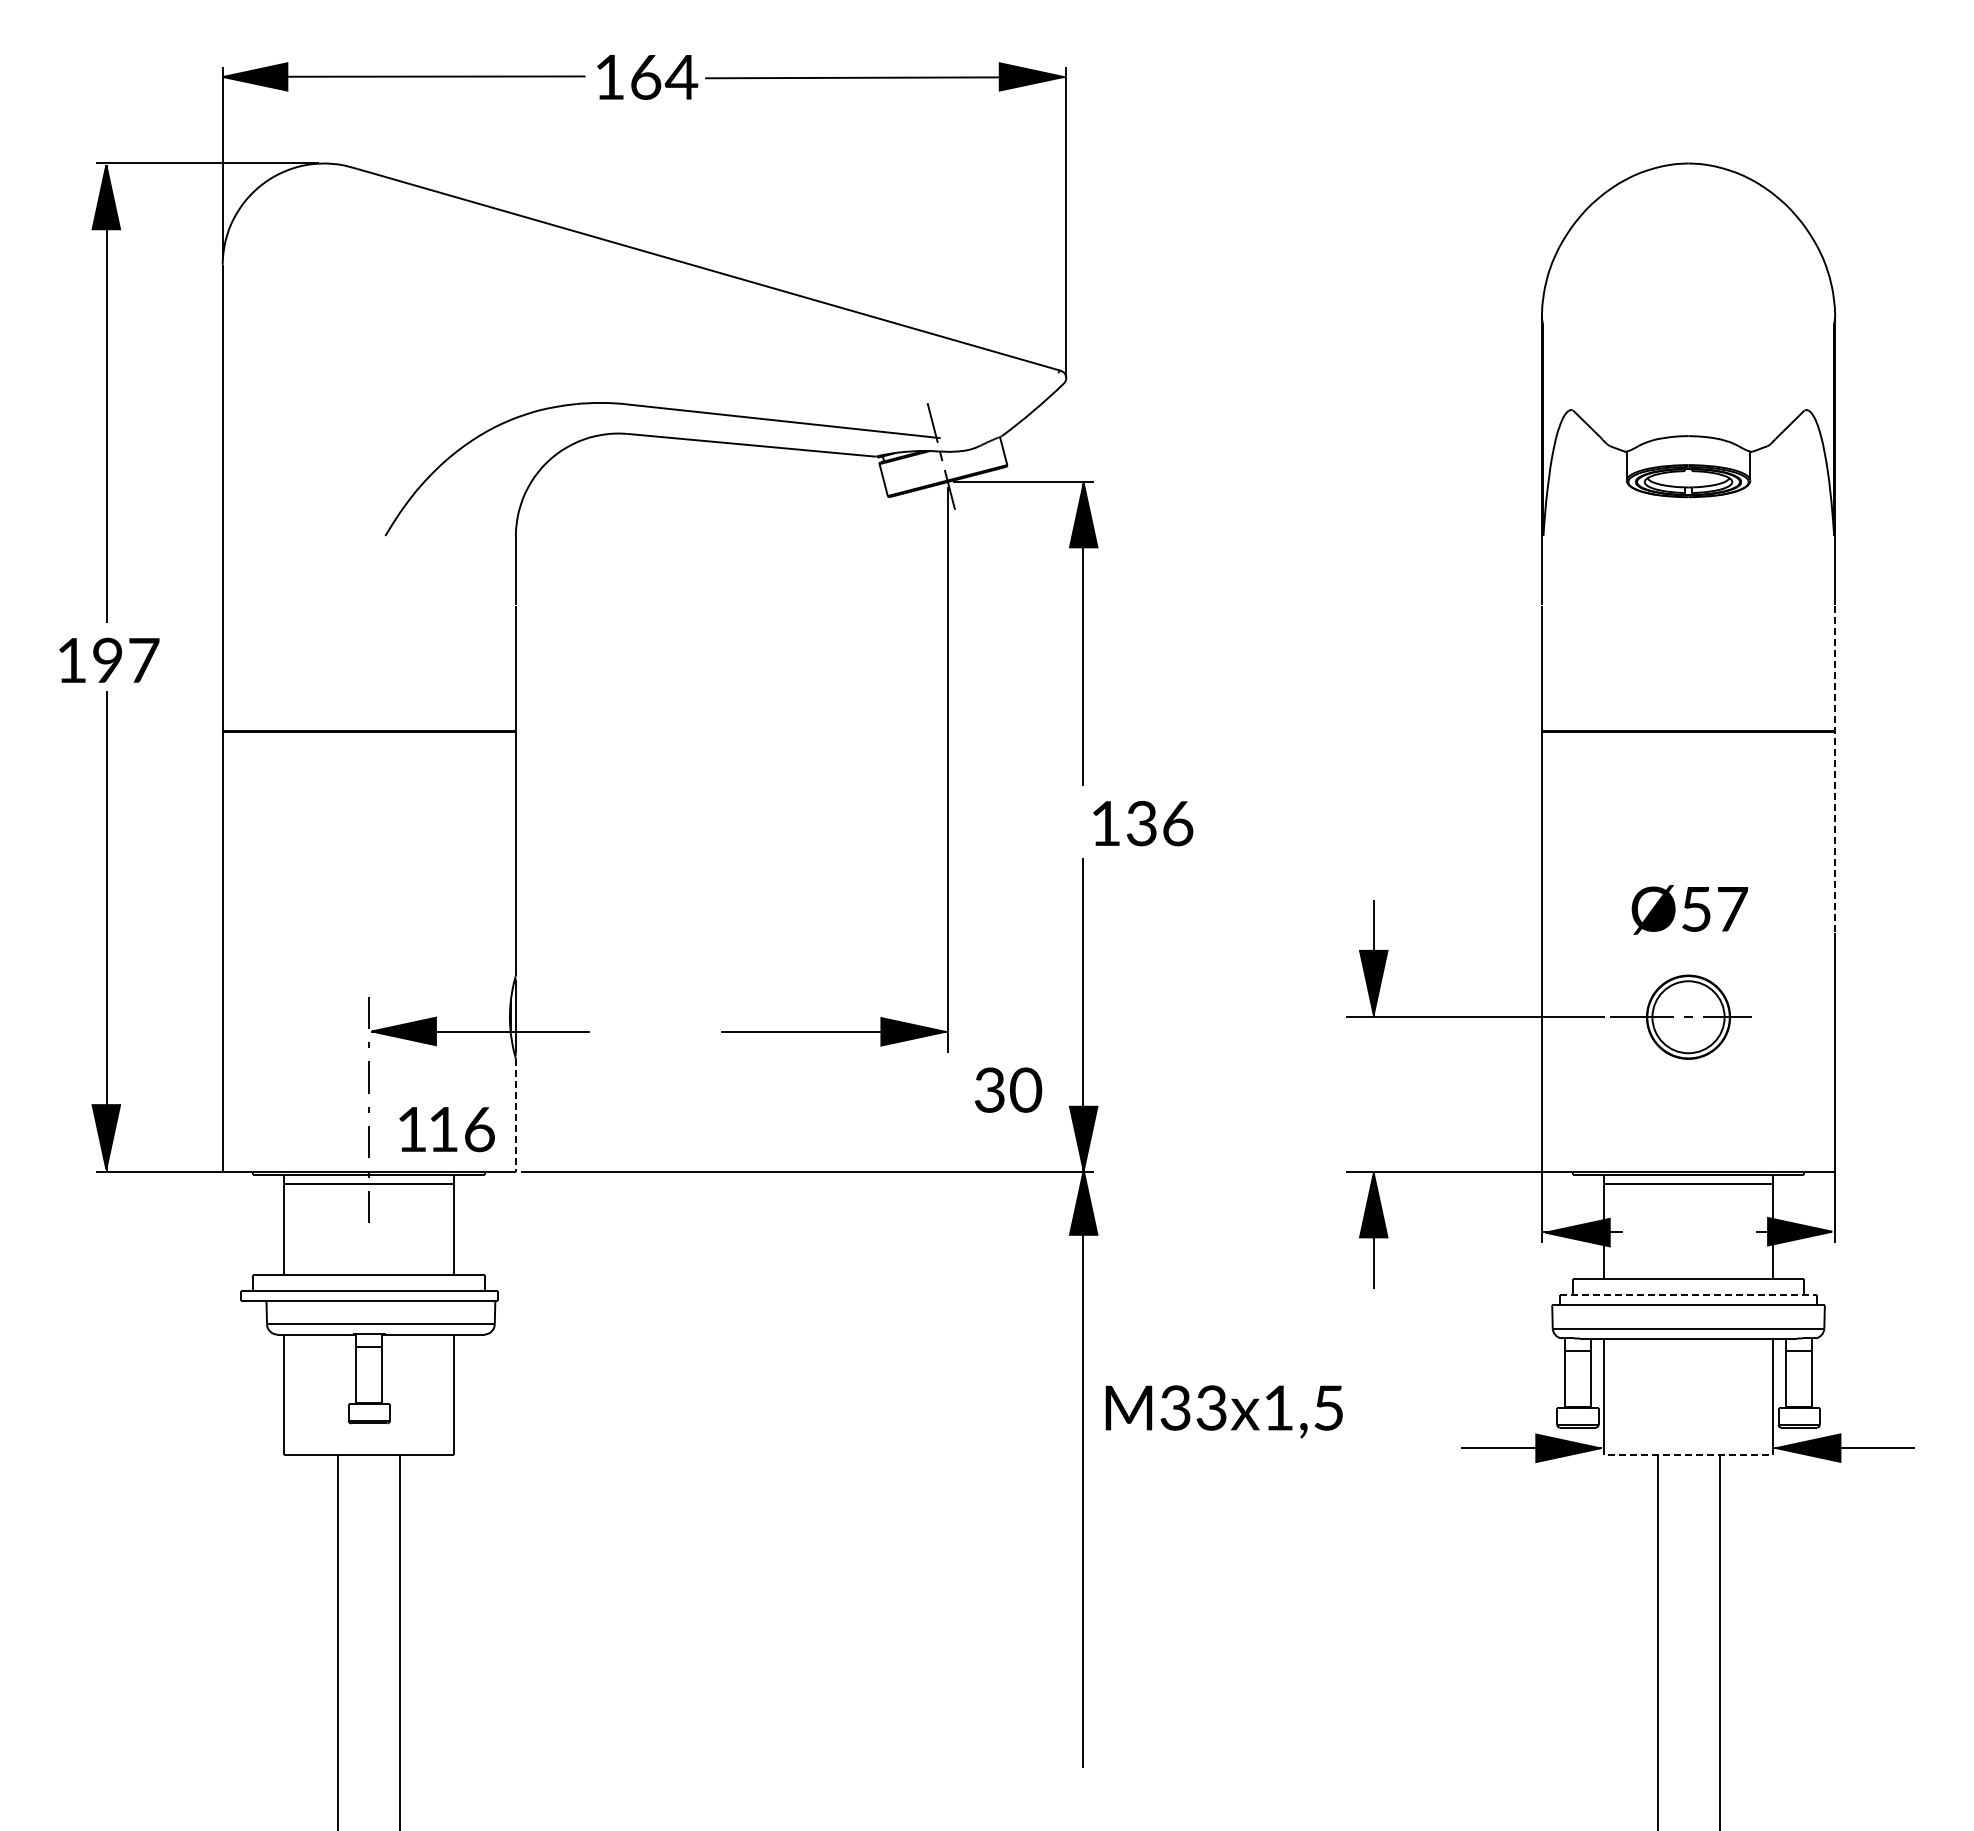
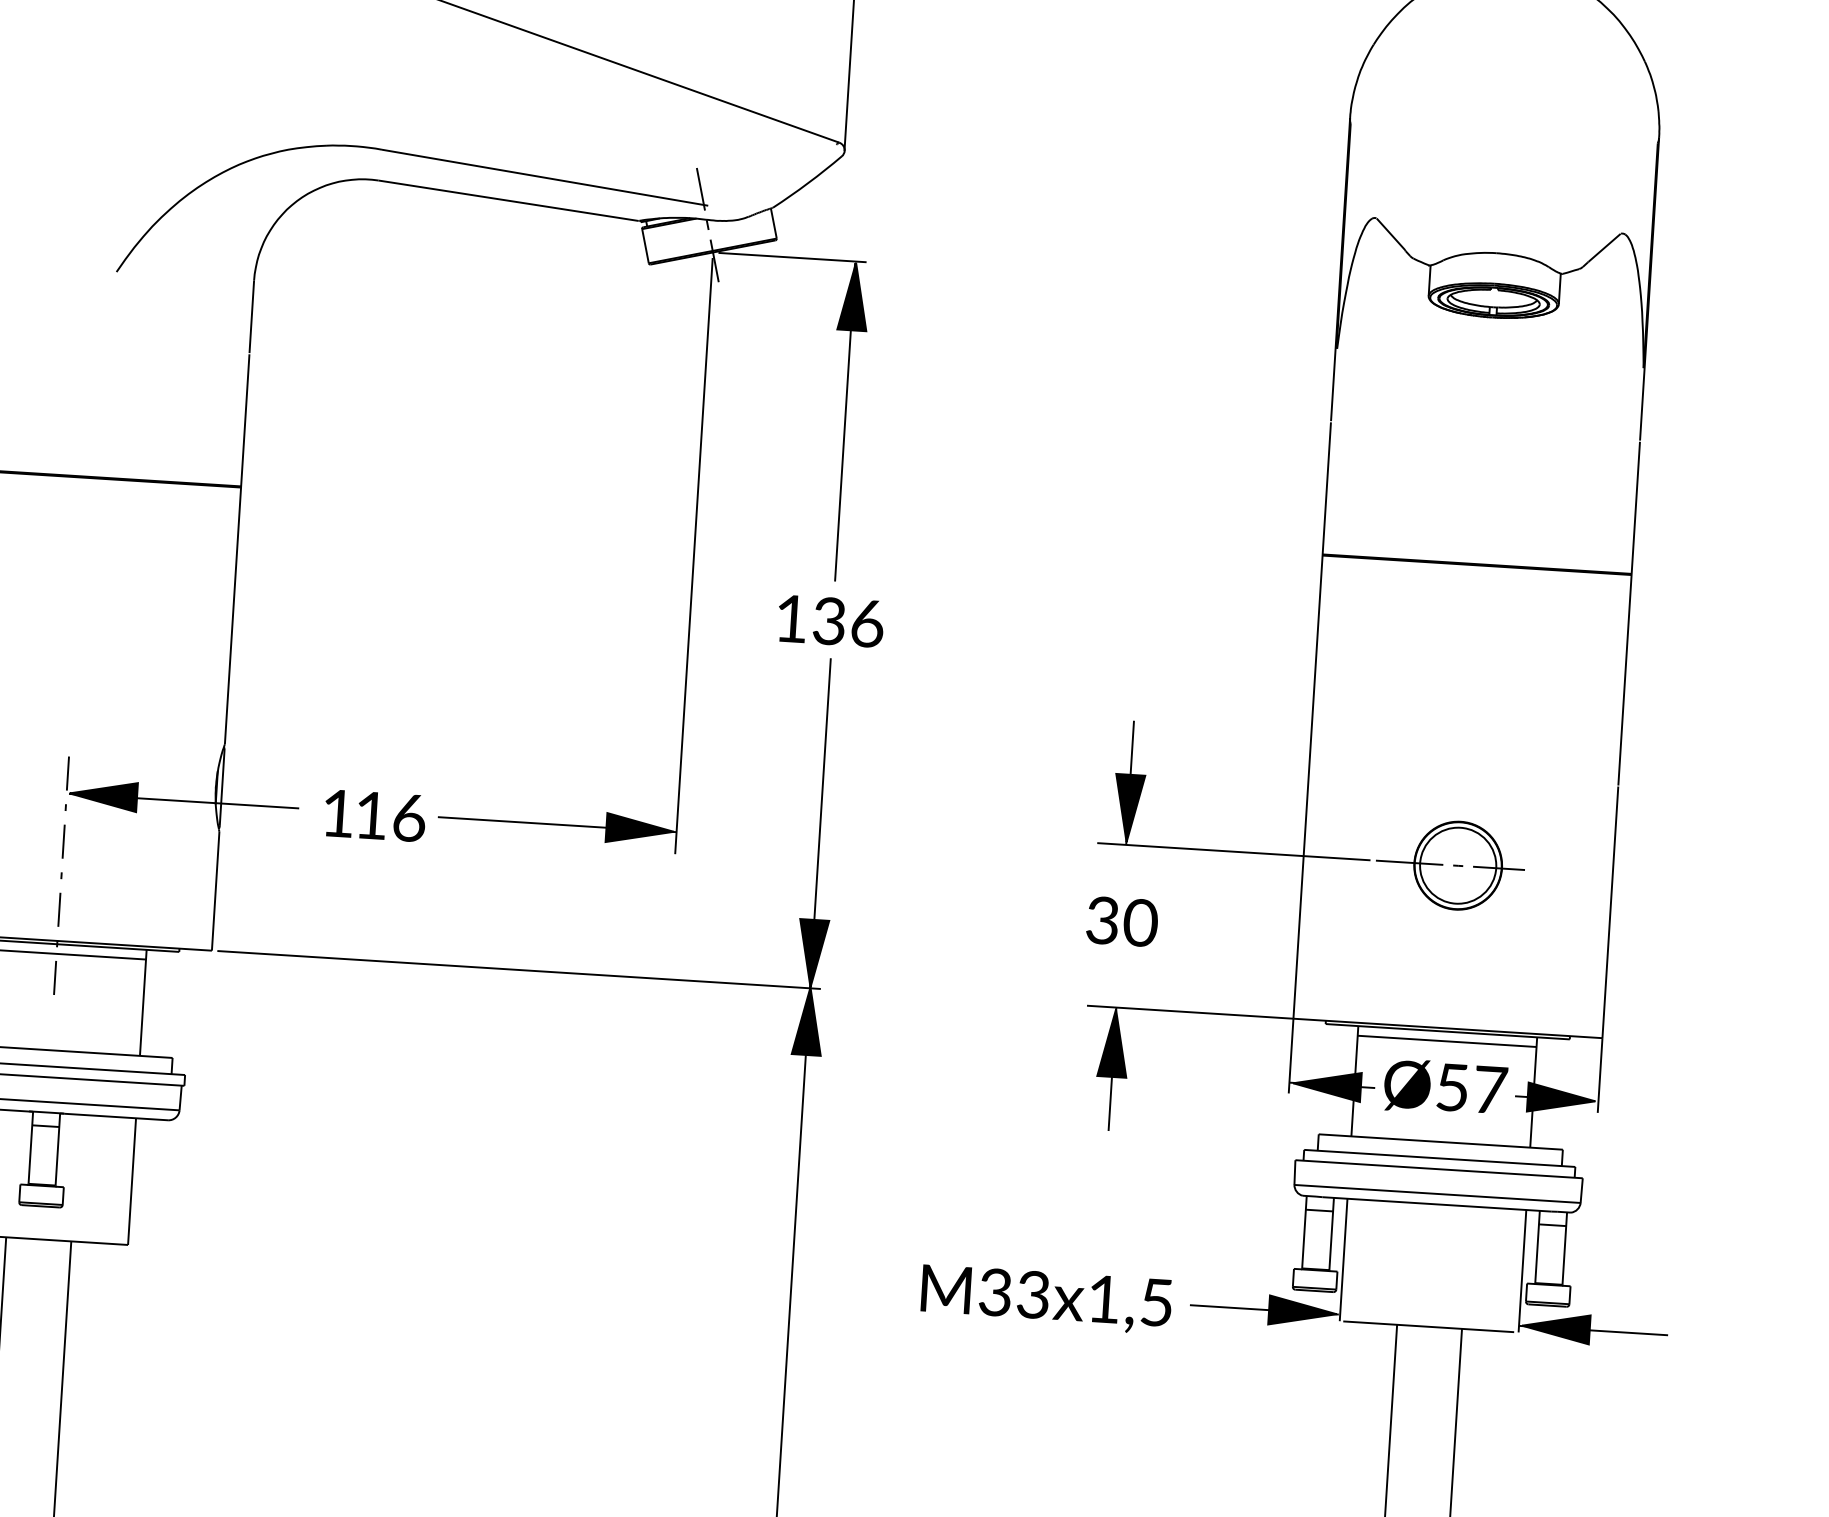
line: (1835, 769) -> (1629, 614), dashed -> solid
text: (1143, 823) -> (831, 621), moved
text: (1689, 909) -> (1445, 1087), moved
text: (1008, 1089) -> (1122, 921), moved
line: (515, 1115) -> (215, 891), dashed -> solid
text: (446, 1129) -> (374, 815), moved
line: (1688, 1294) -> (1439, 1157), dashed -> solid
text: (1223, 1411) -> (1045, 1299), moved
line: (1687, 1454) -> (1428, 1326), dashed -> solid

